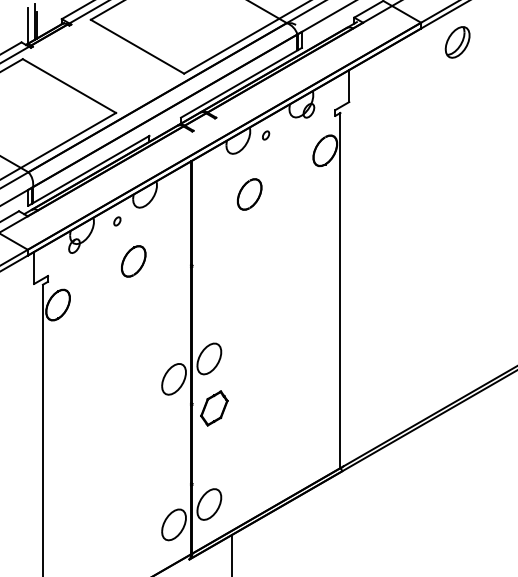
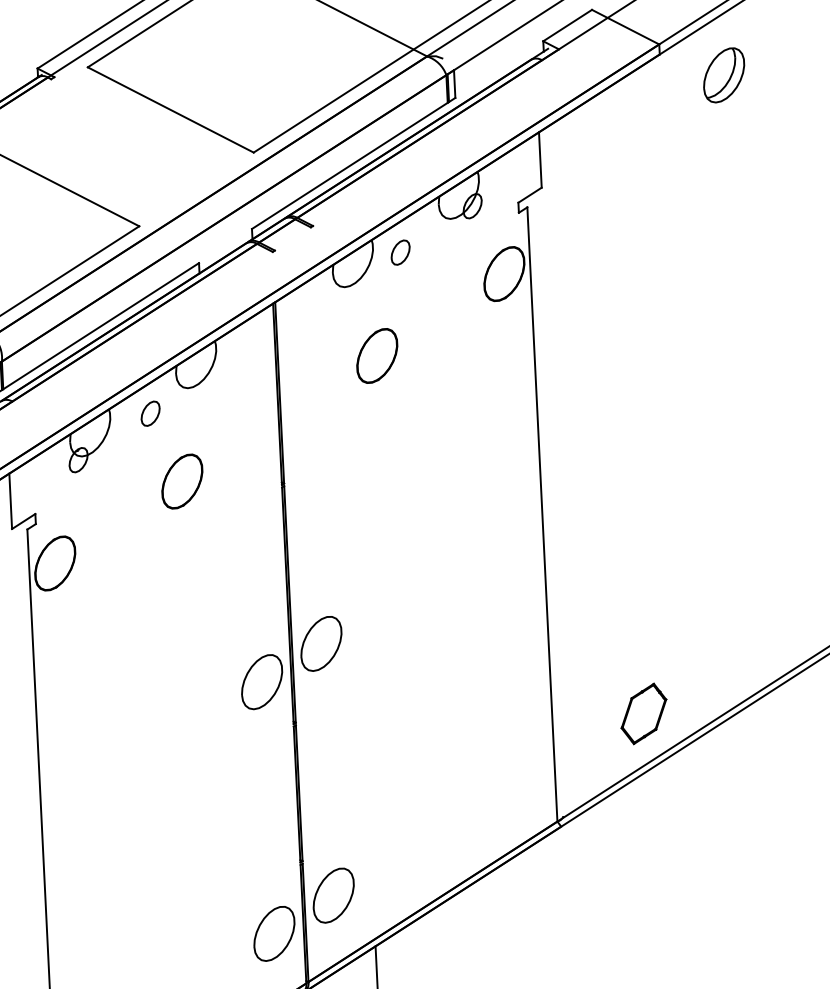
part: (265, 135) -> (399, 252), size x1.67
part: (117, 221) -> (150, 413), size x1.67
part: (214, 408) -> (644, 713), moved

